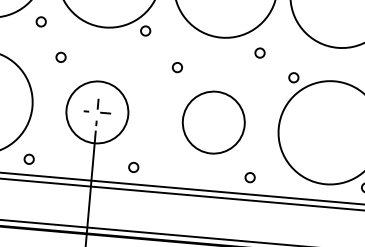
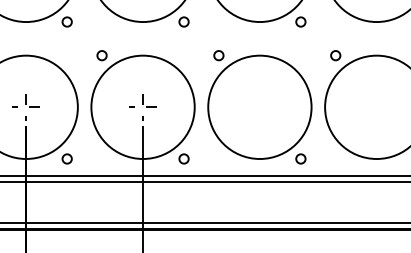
circle: (40, 21) -> (66, 21), moved
circle: (259, 52) -> (300, 21), moved
circle: (96, 111) -> (142, 106), size x1.67
circle: (213, 121) -> (259, 106), size x1.67
circle: (28, 158) -> (66, 158), moved

